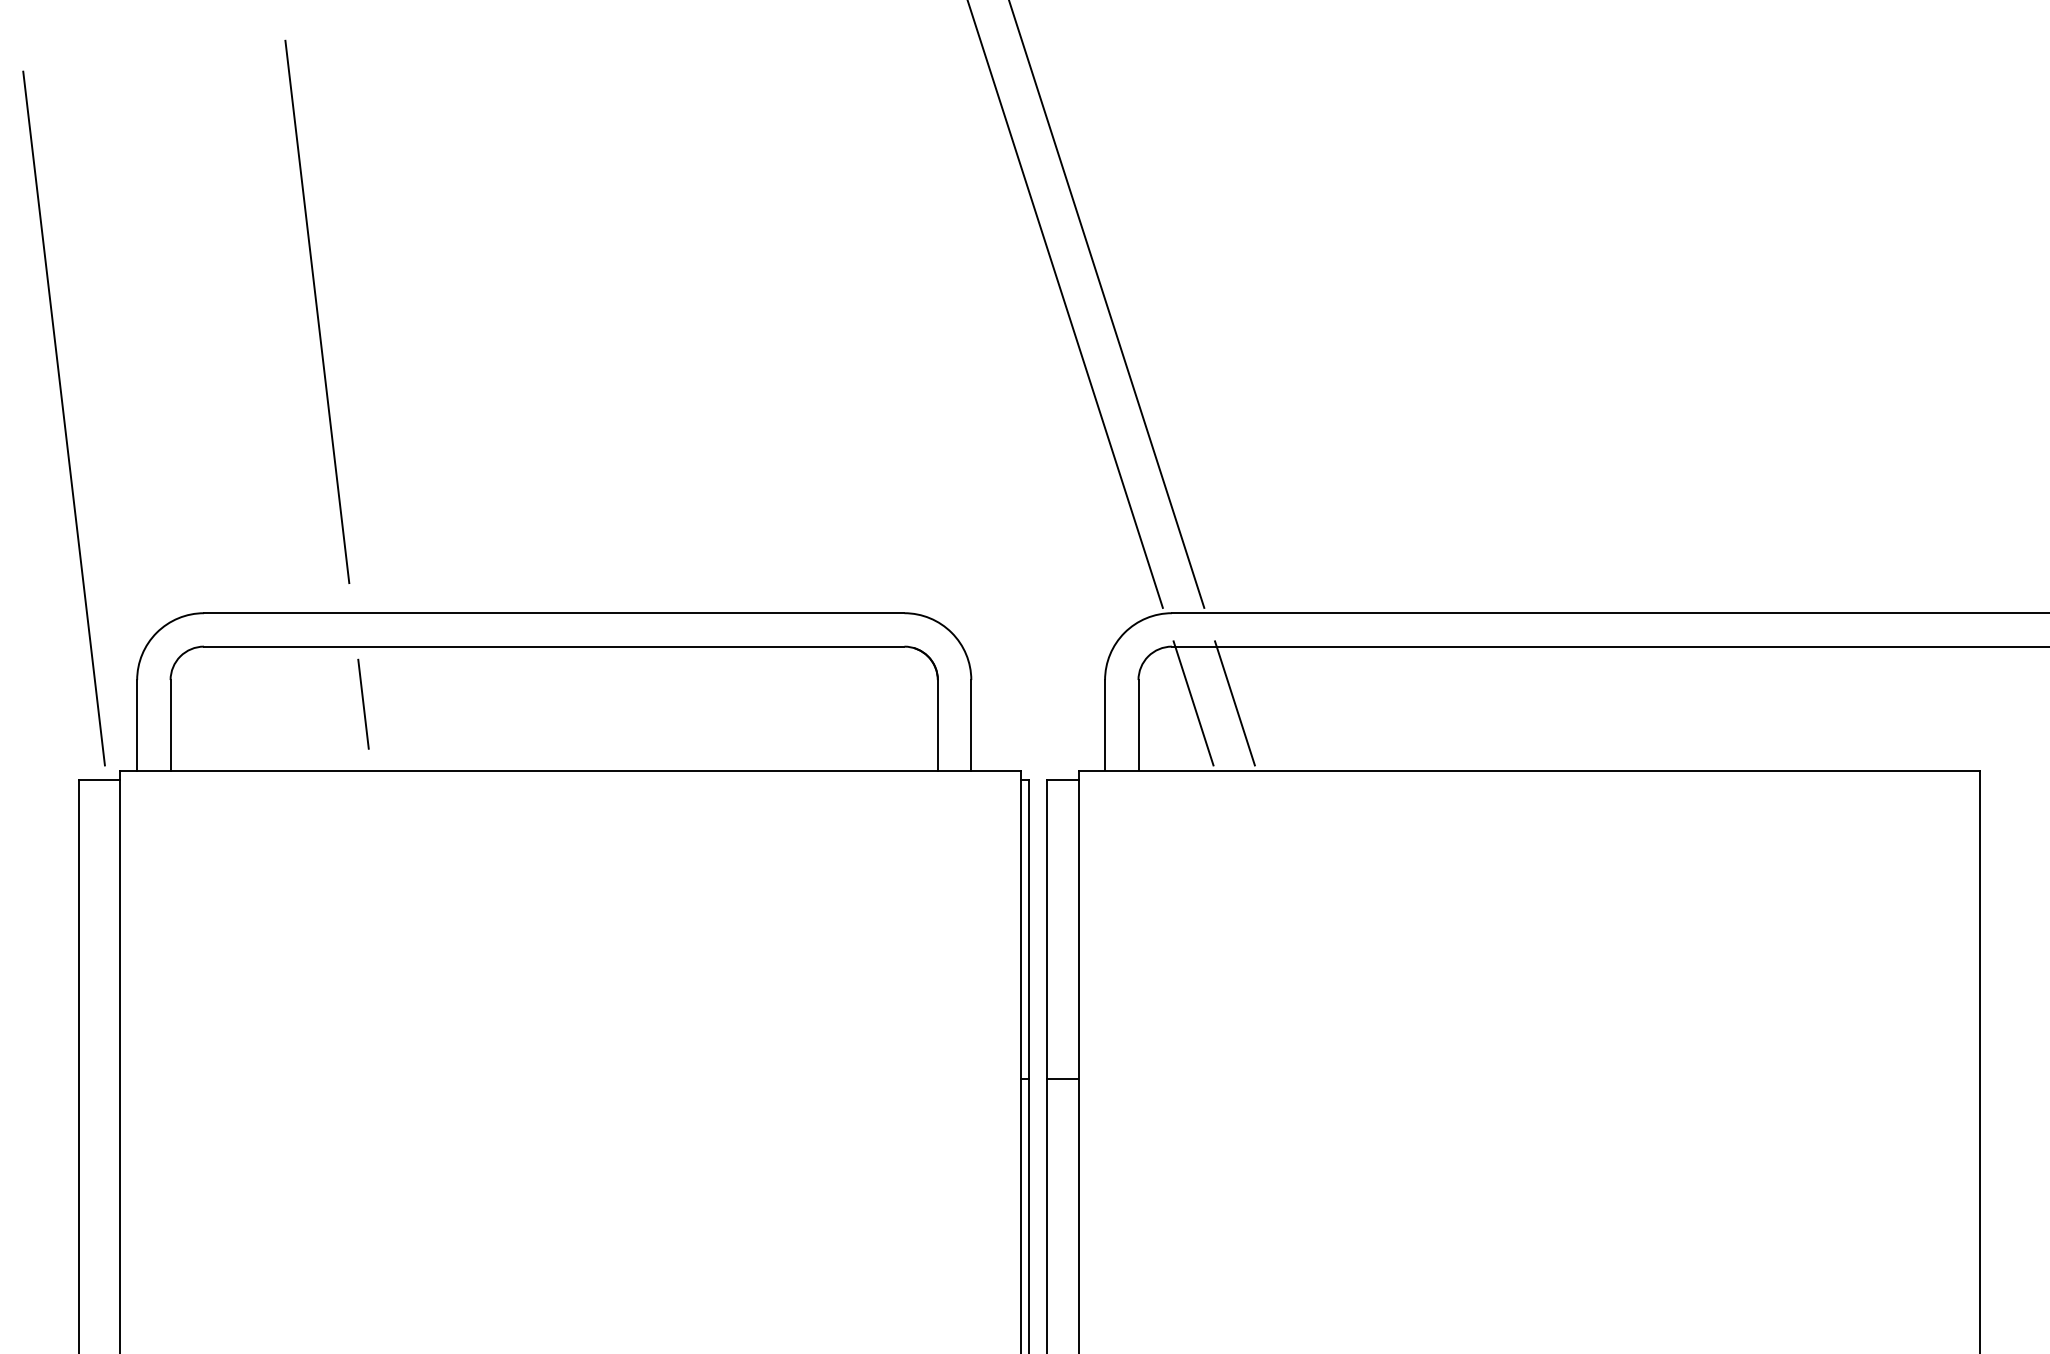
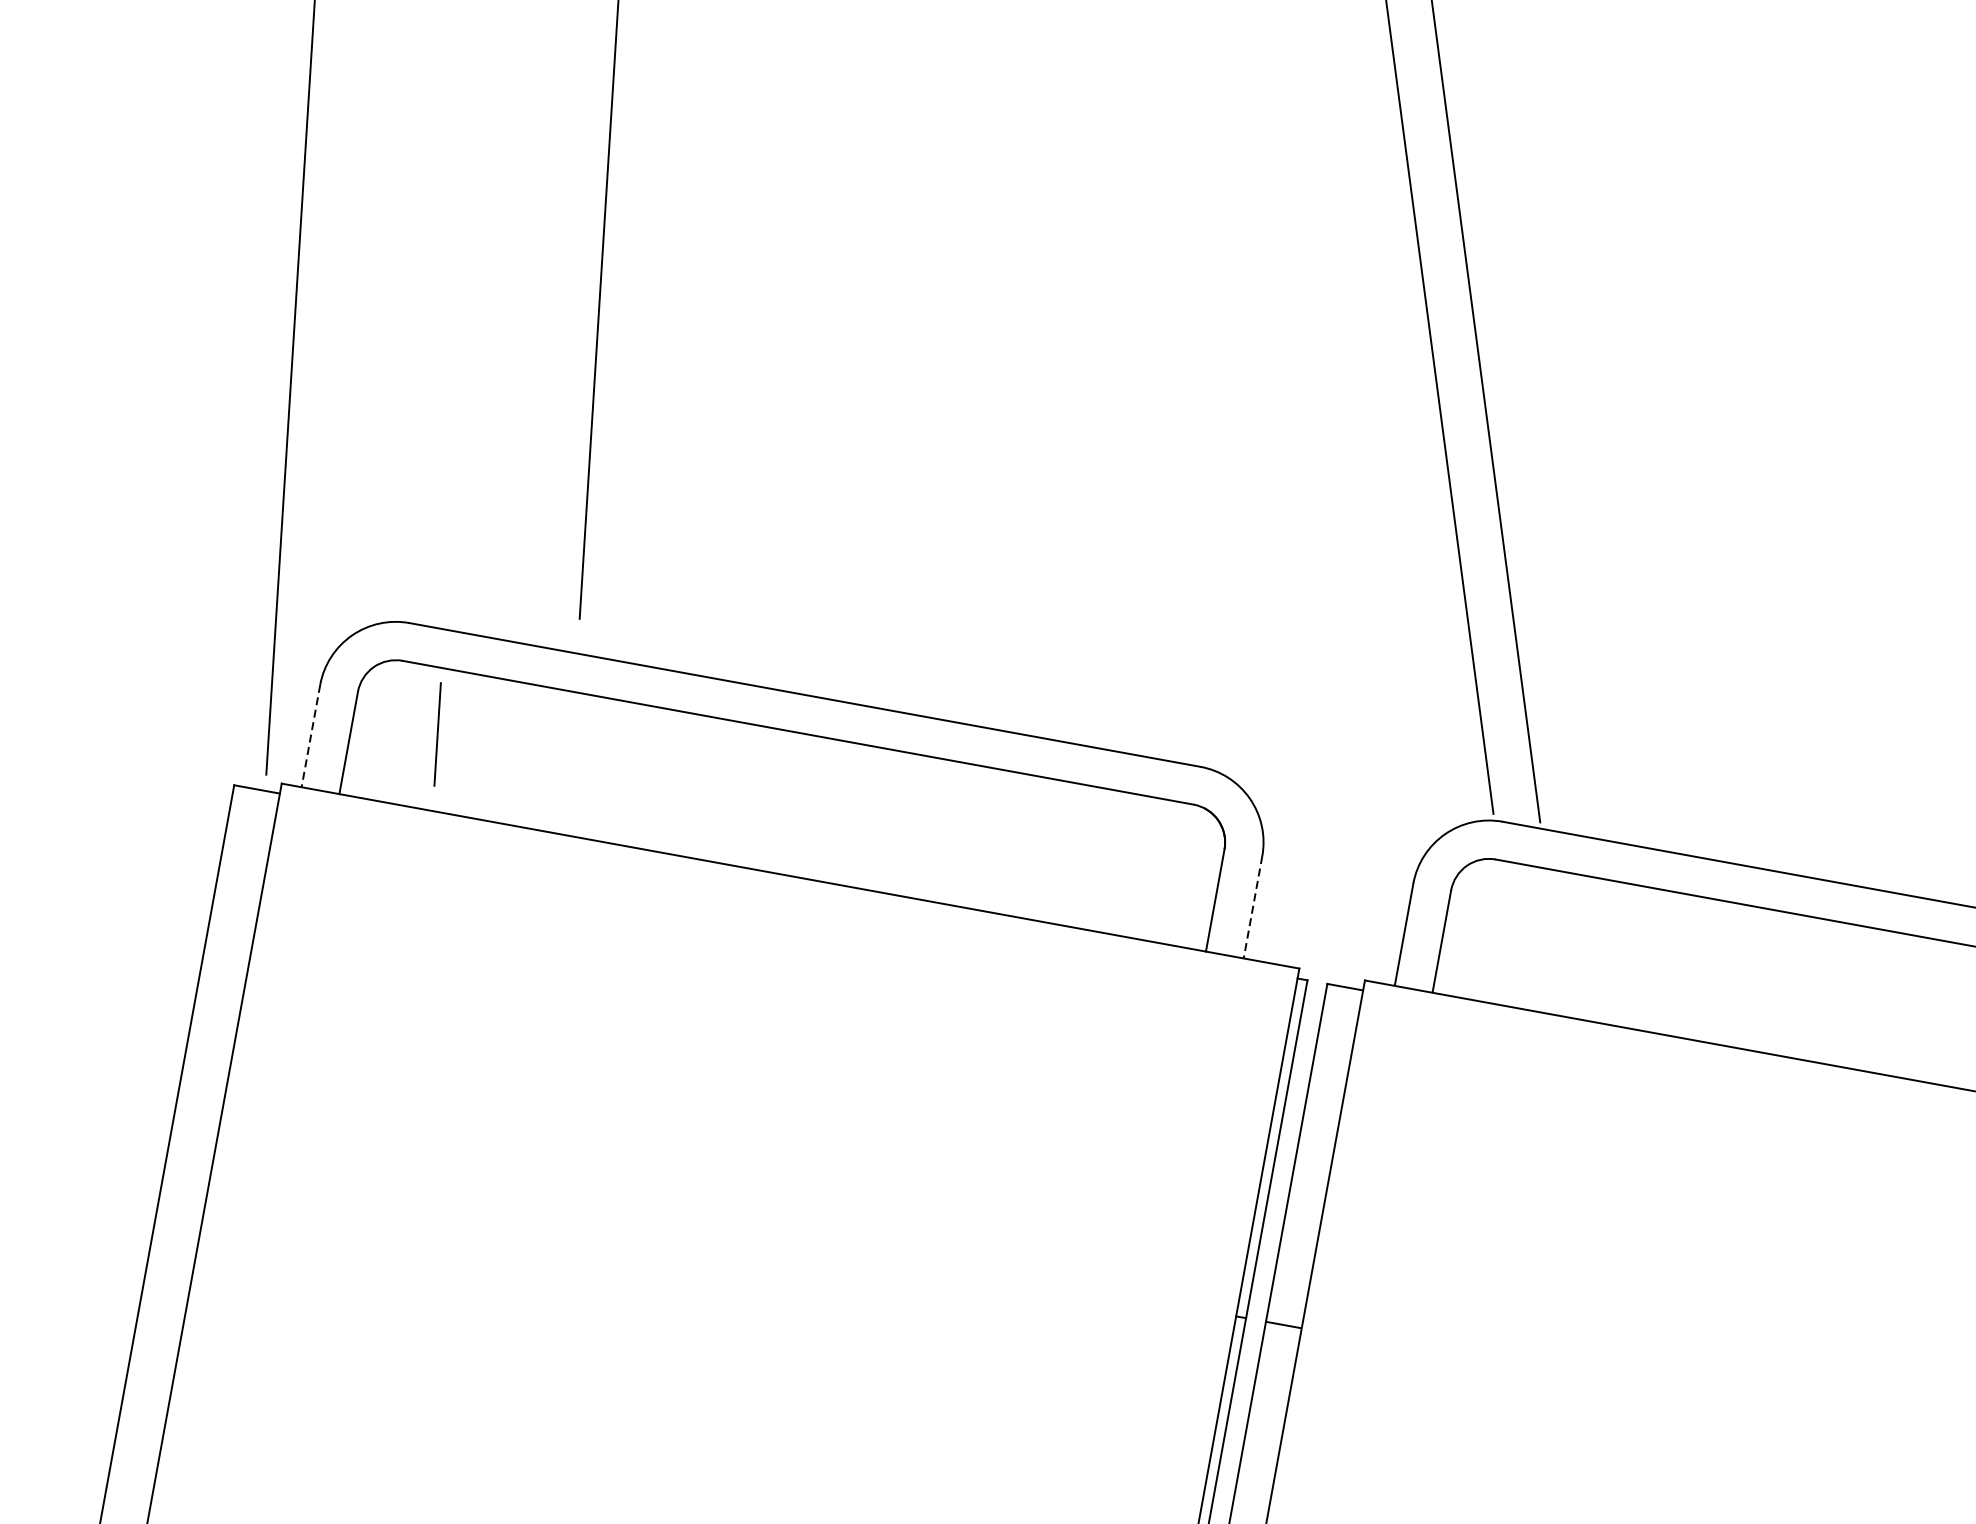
line: (363, 703) -> (437, 733), moved
line: (1193, 703) -> (1508, 928), removed
line: (1234, 703) -> (1554, 936), removed
line: (137, 725) -> (311, 736), solid -> dashed
line: (971, 725) -> (1253, 907), solid -> dashed

